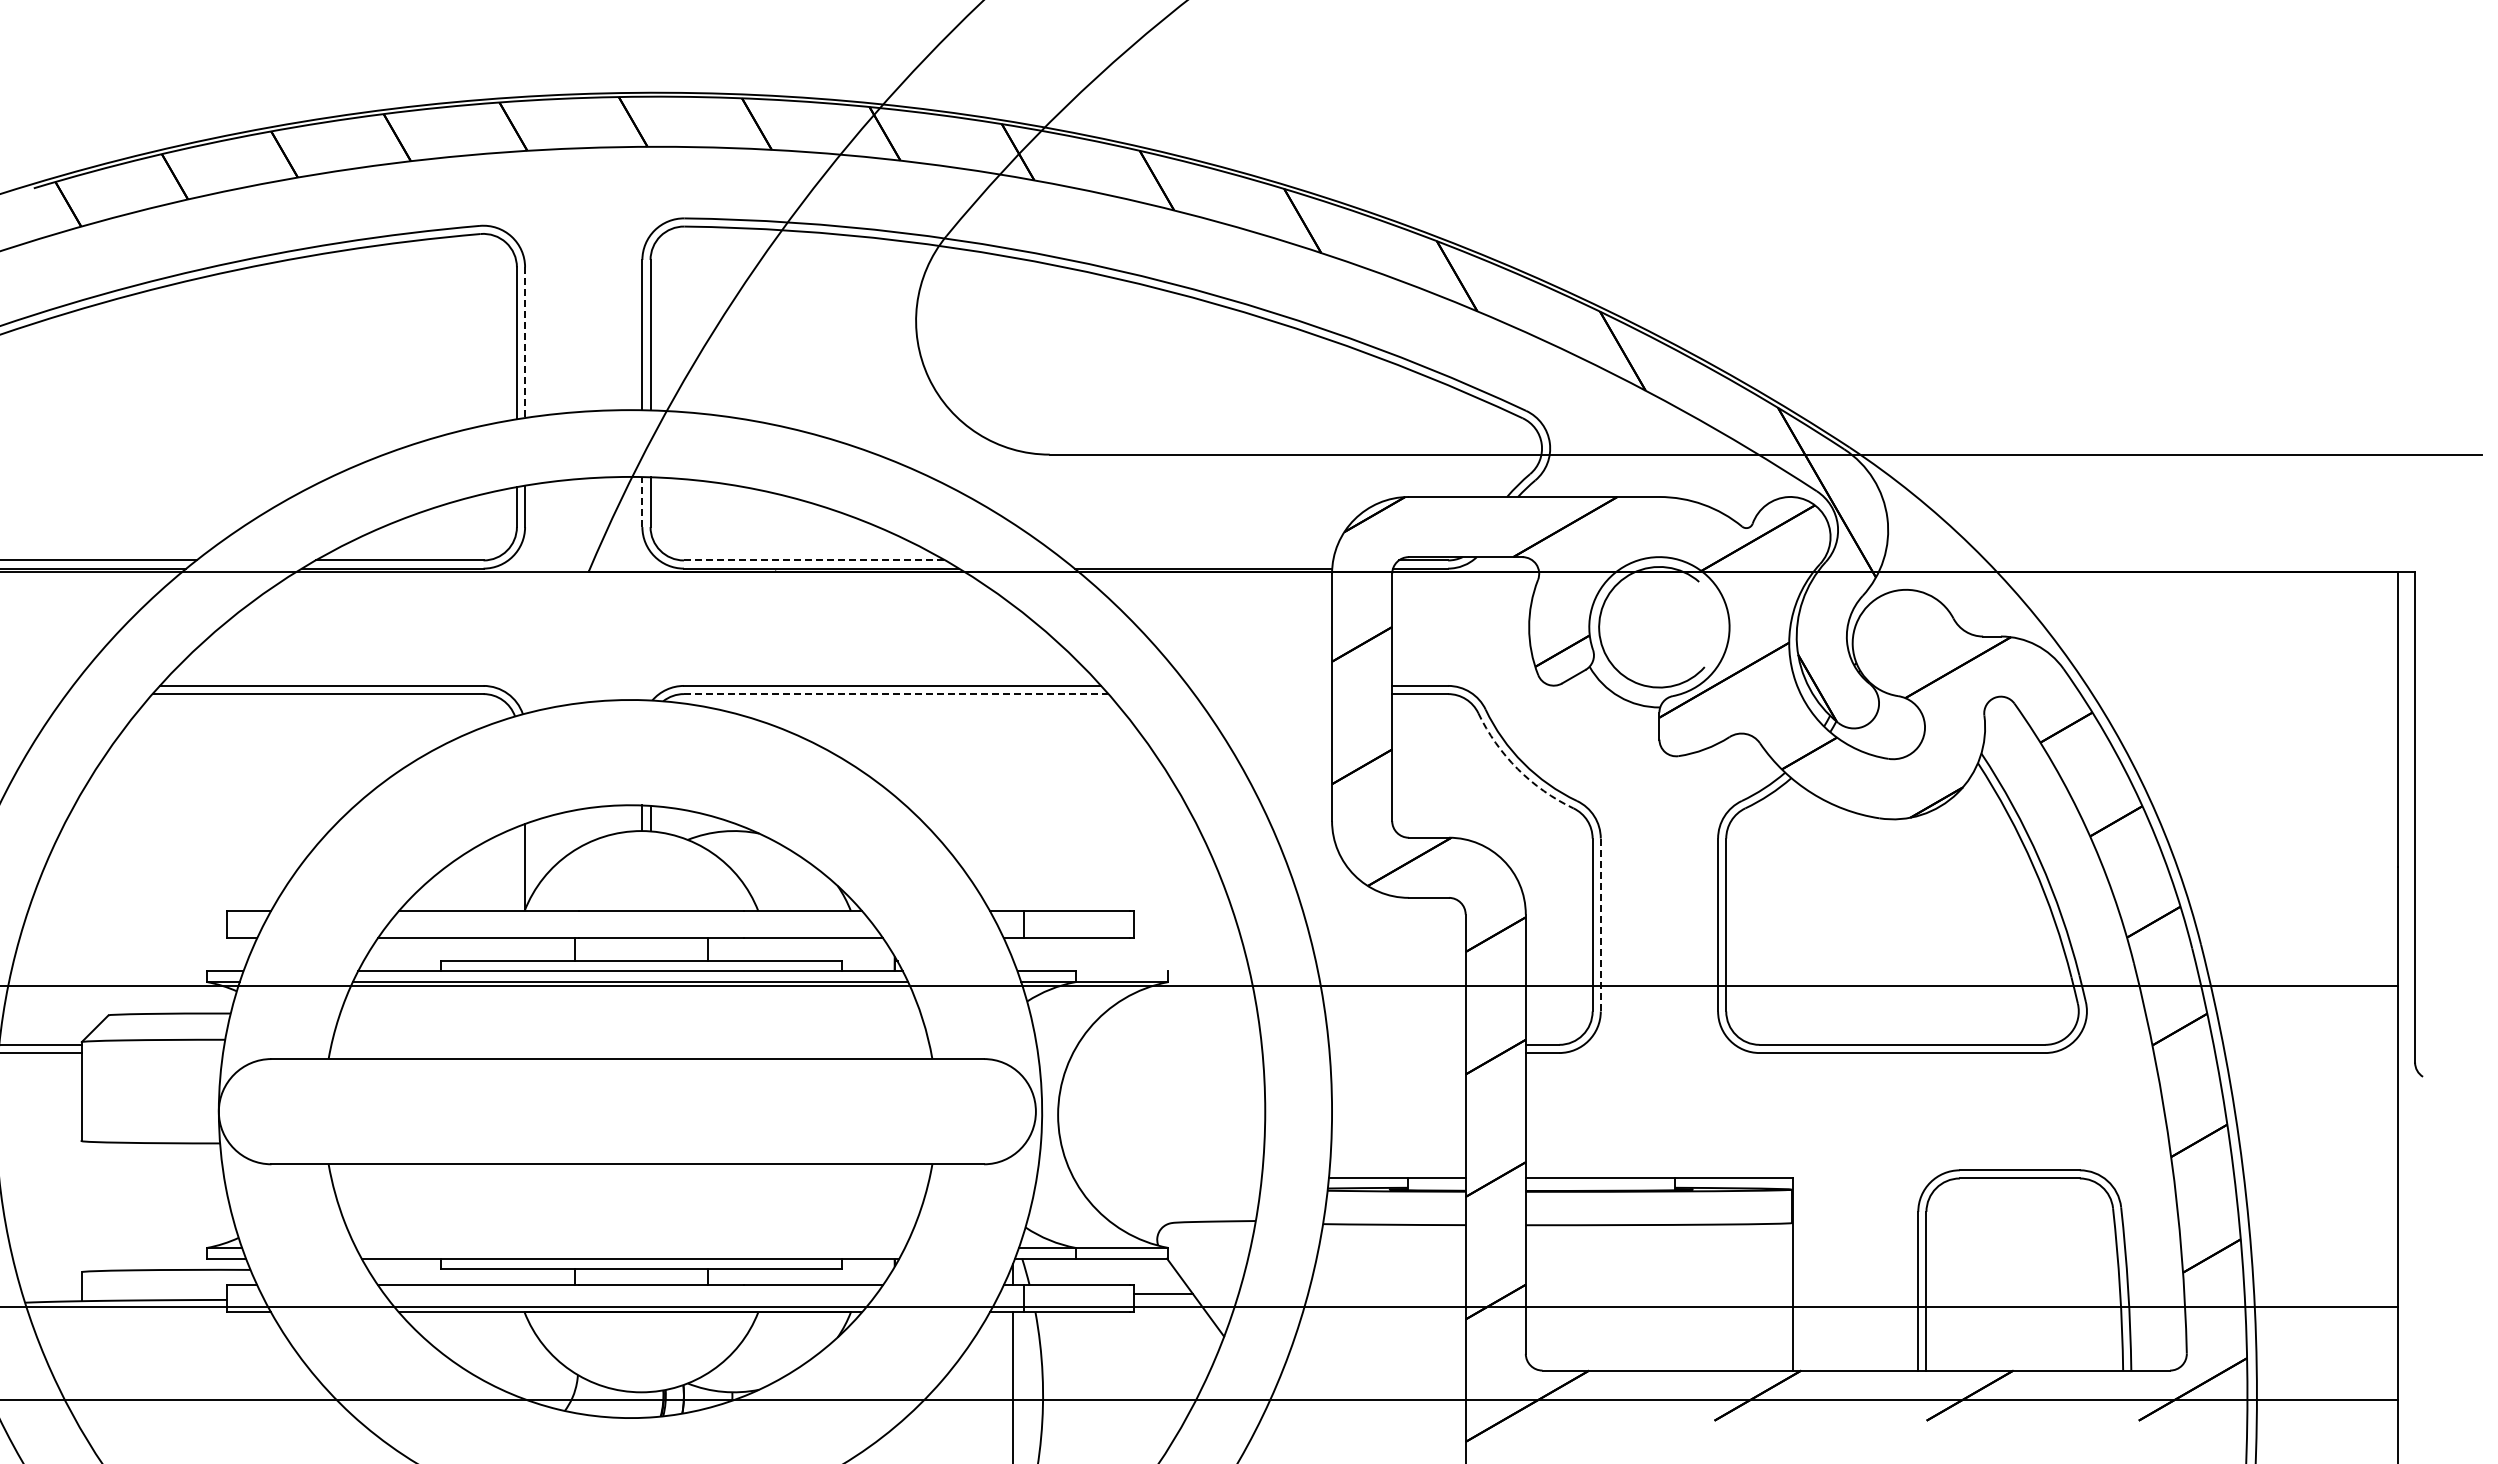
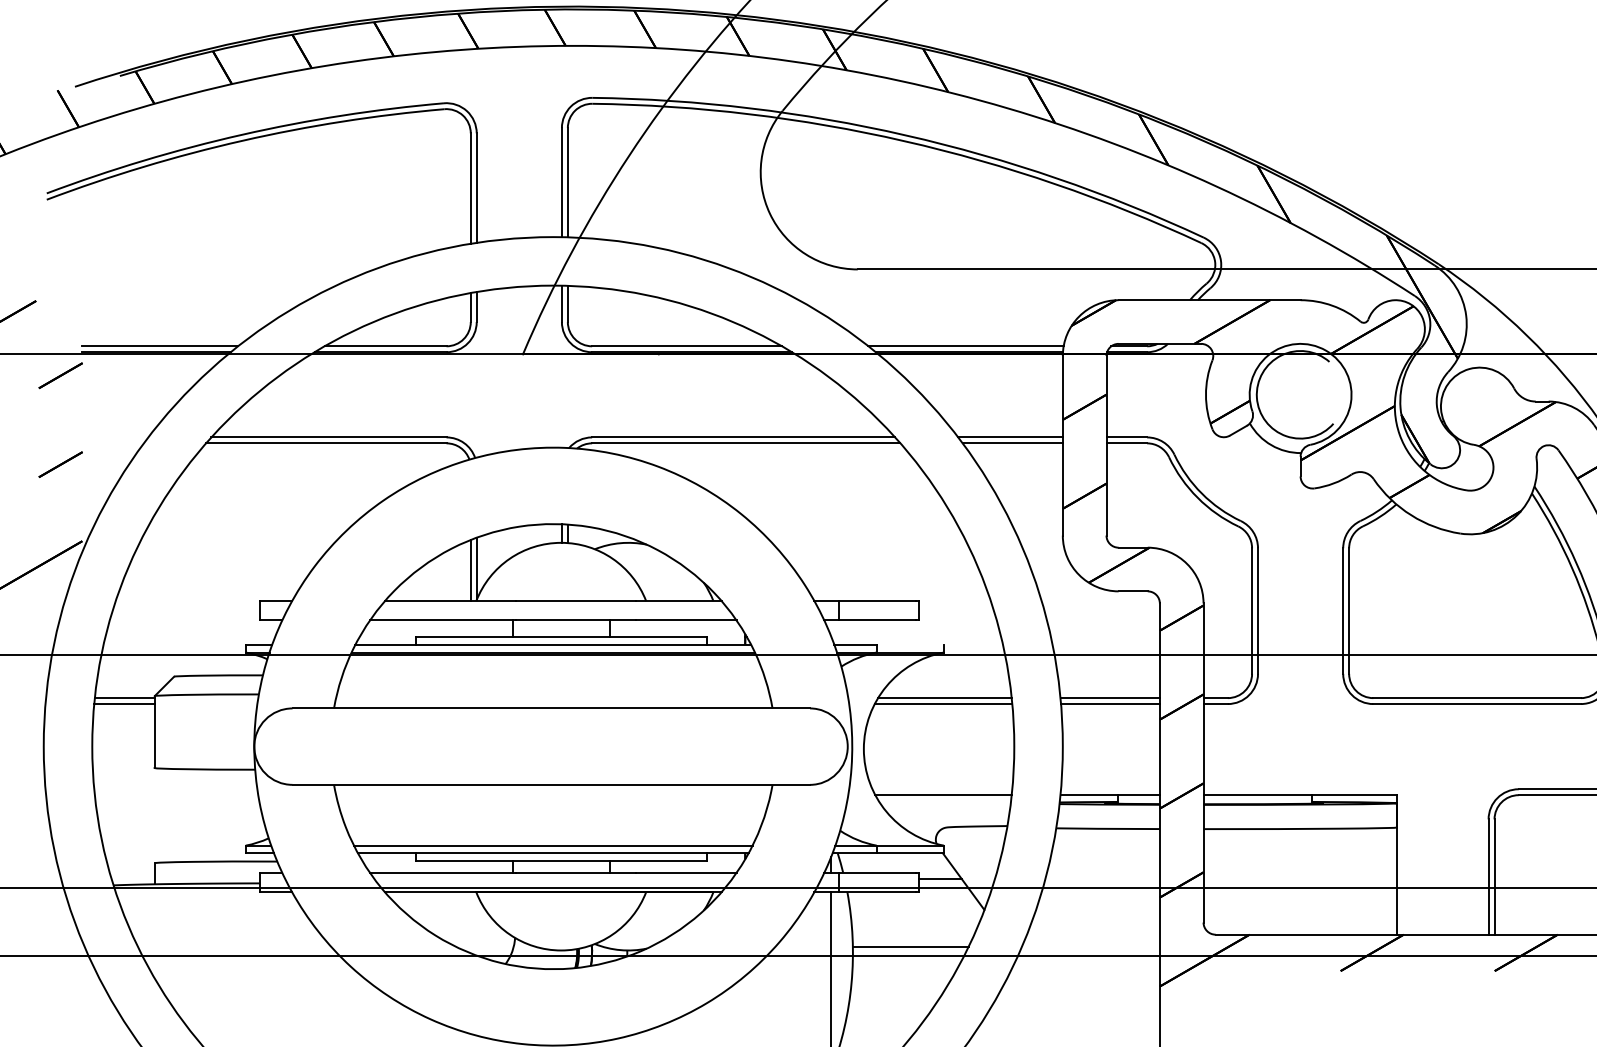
line: (525, 343) -> (477, 188), dashed -> solid
line: (642, 502) -> (562, 304), dashed -> solid
line: (814, 560) -> (686, 346), dashed -> solid
line: (1198, 560) -> (965, 346), added
line: (1260, 685) -> (1010, 437), added
line: (895, 694) -> (745, 443), dashed -> solid
line: (1263, 694) -> (1013, 443), added
arc: (1517, 769) -> (1197, 498), dashed -> solid
line: (516, 869) -> (470, 570), added
line: (1600, 925) -> (1257, 611), dashed -> solid
line: (1169, 1044) -> (944, 697), added
line: (1396, 1044) -> (1109, 697), added
line: (1167, 1053) -> (943, 704), added
line: (1397, 1053) -> (1110, 704), added
line: (1167, 1178) -> (943, 795), added
line: (630, 1247) -> (553, 845), added
line: (1122, 1386) -> (910, 946), added

